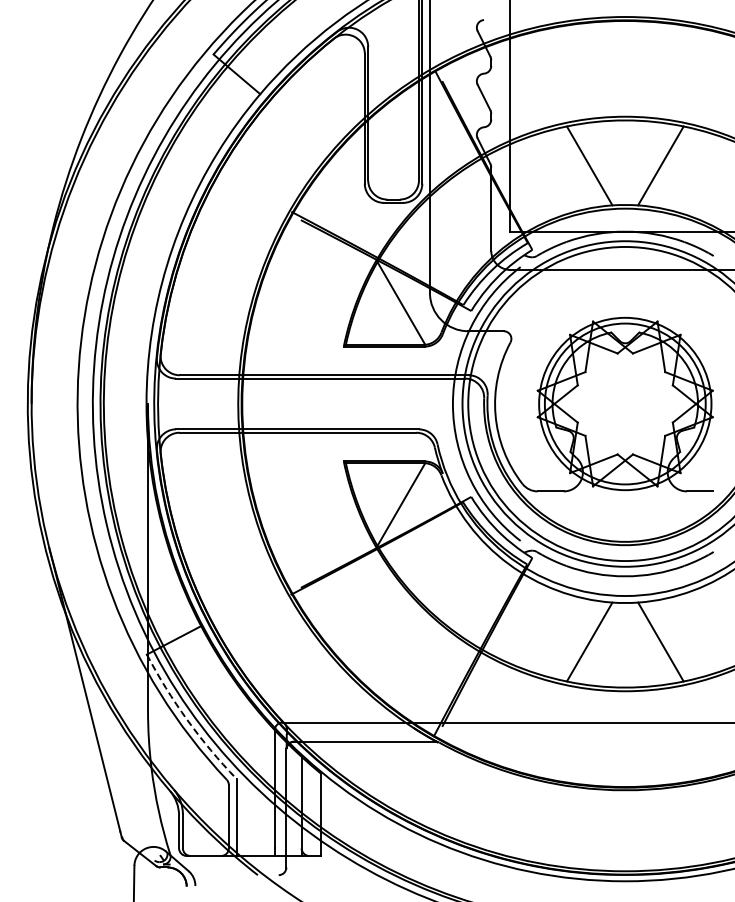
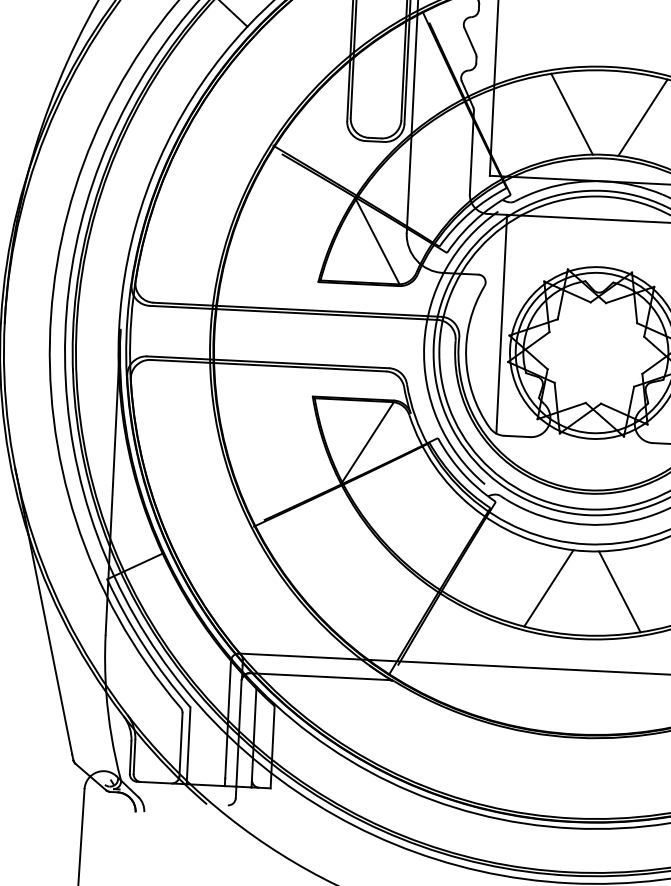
line: (529, 379) -> (501, 323), added
arc: (187, 719) -> (144, 645), dashed -> solid

